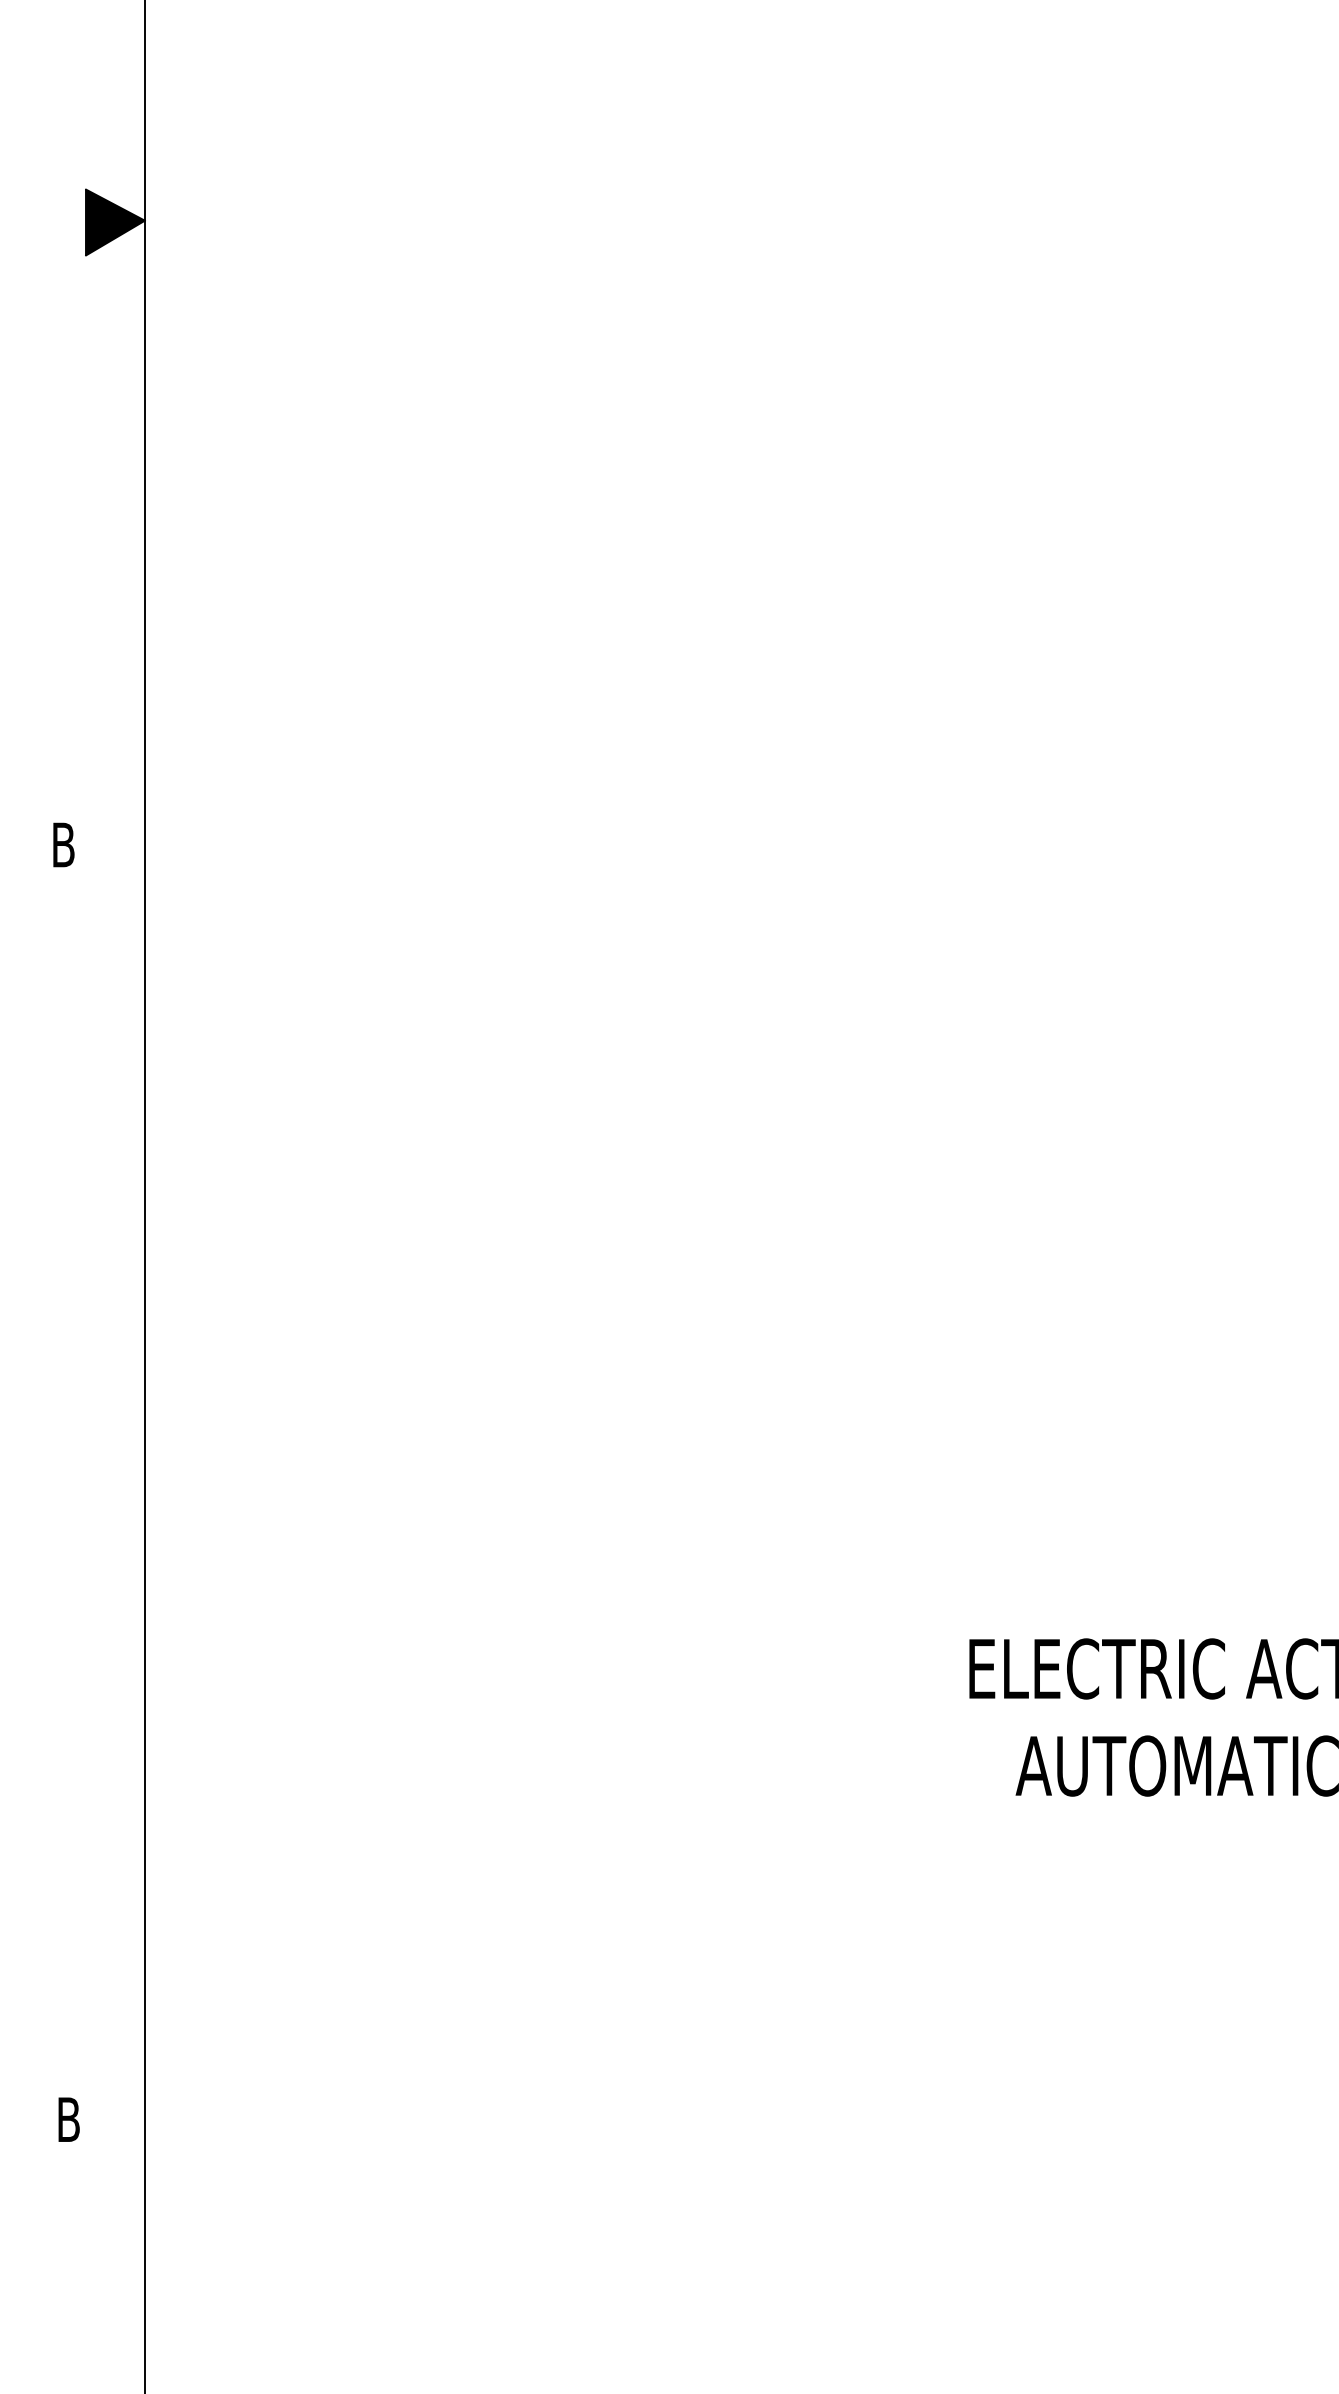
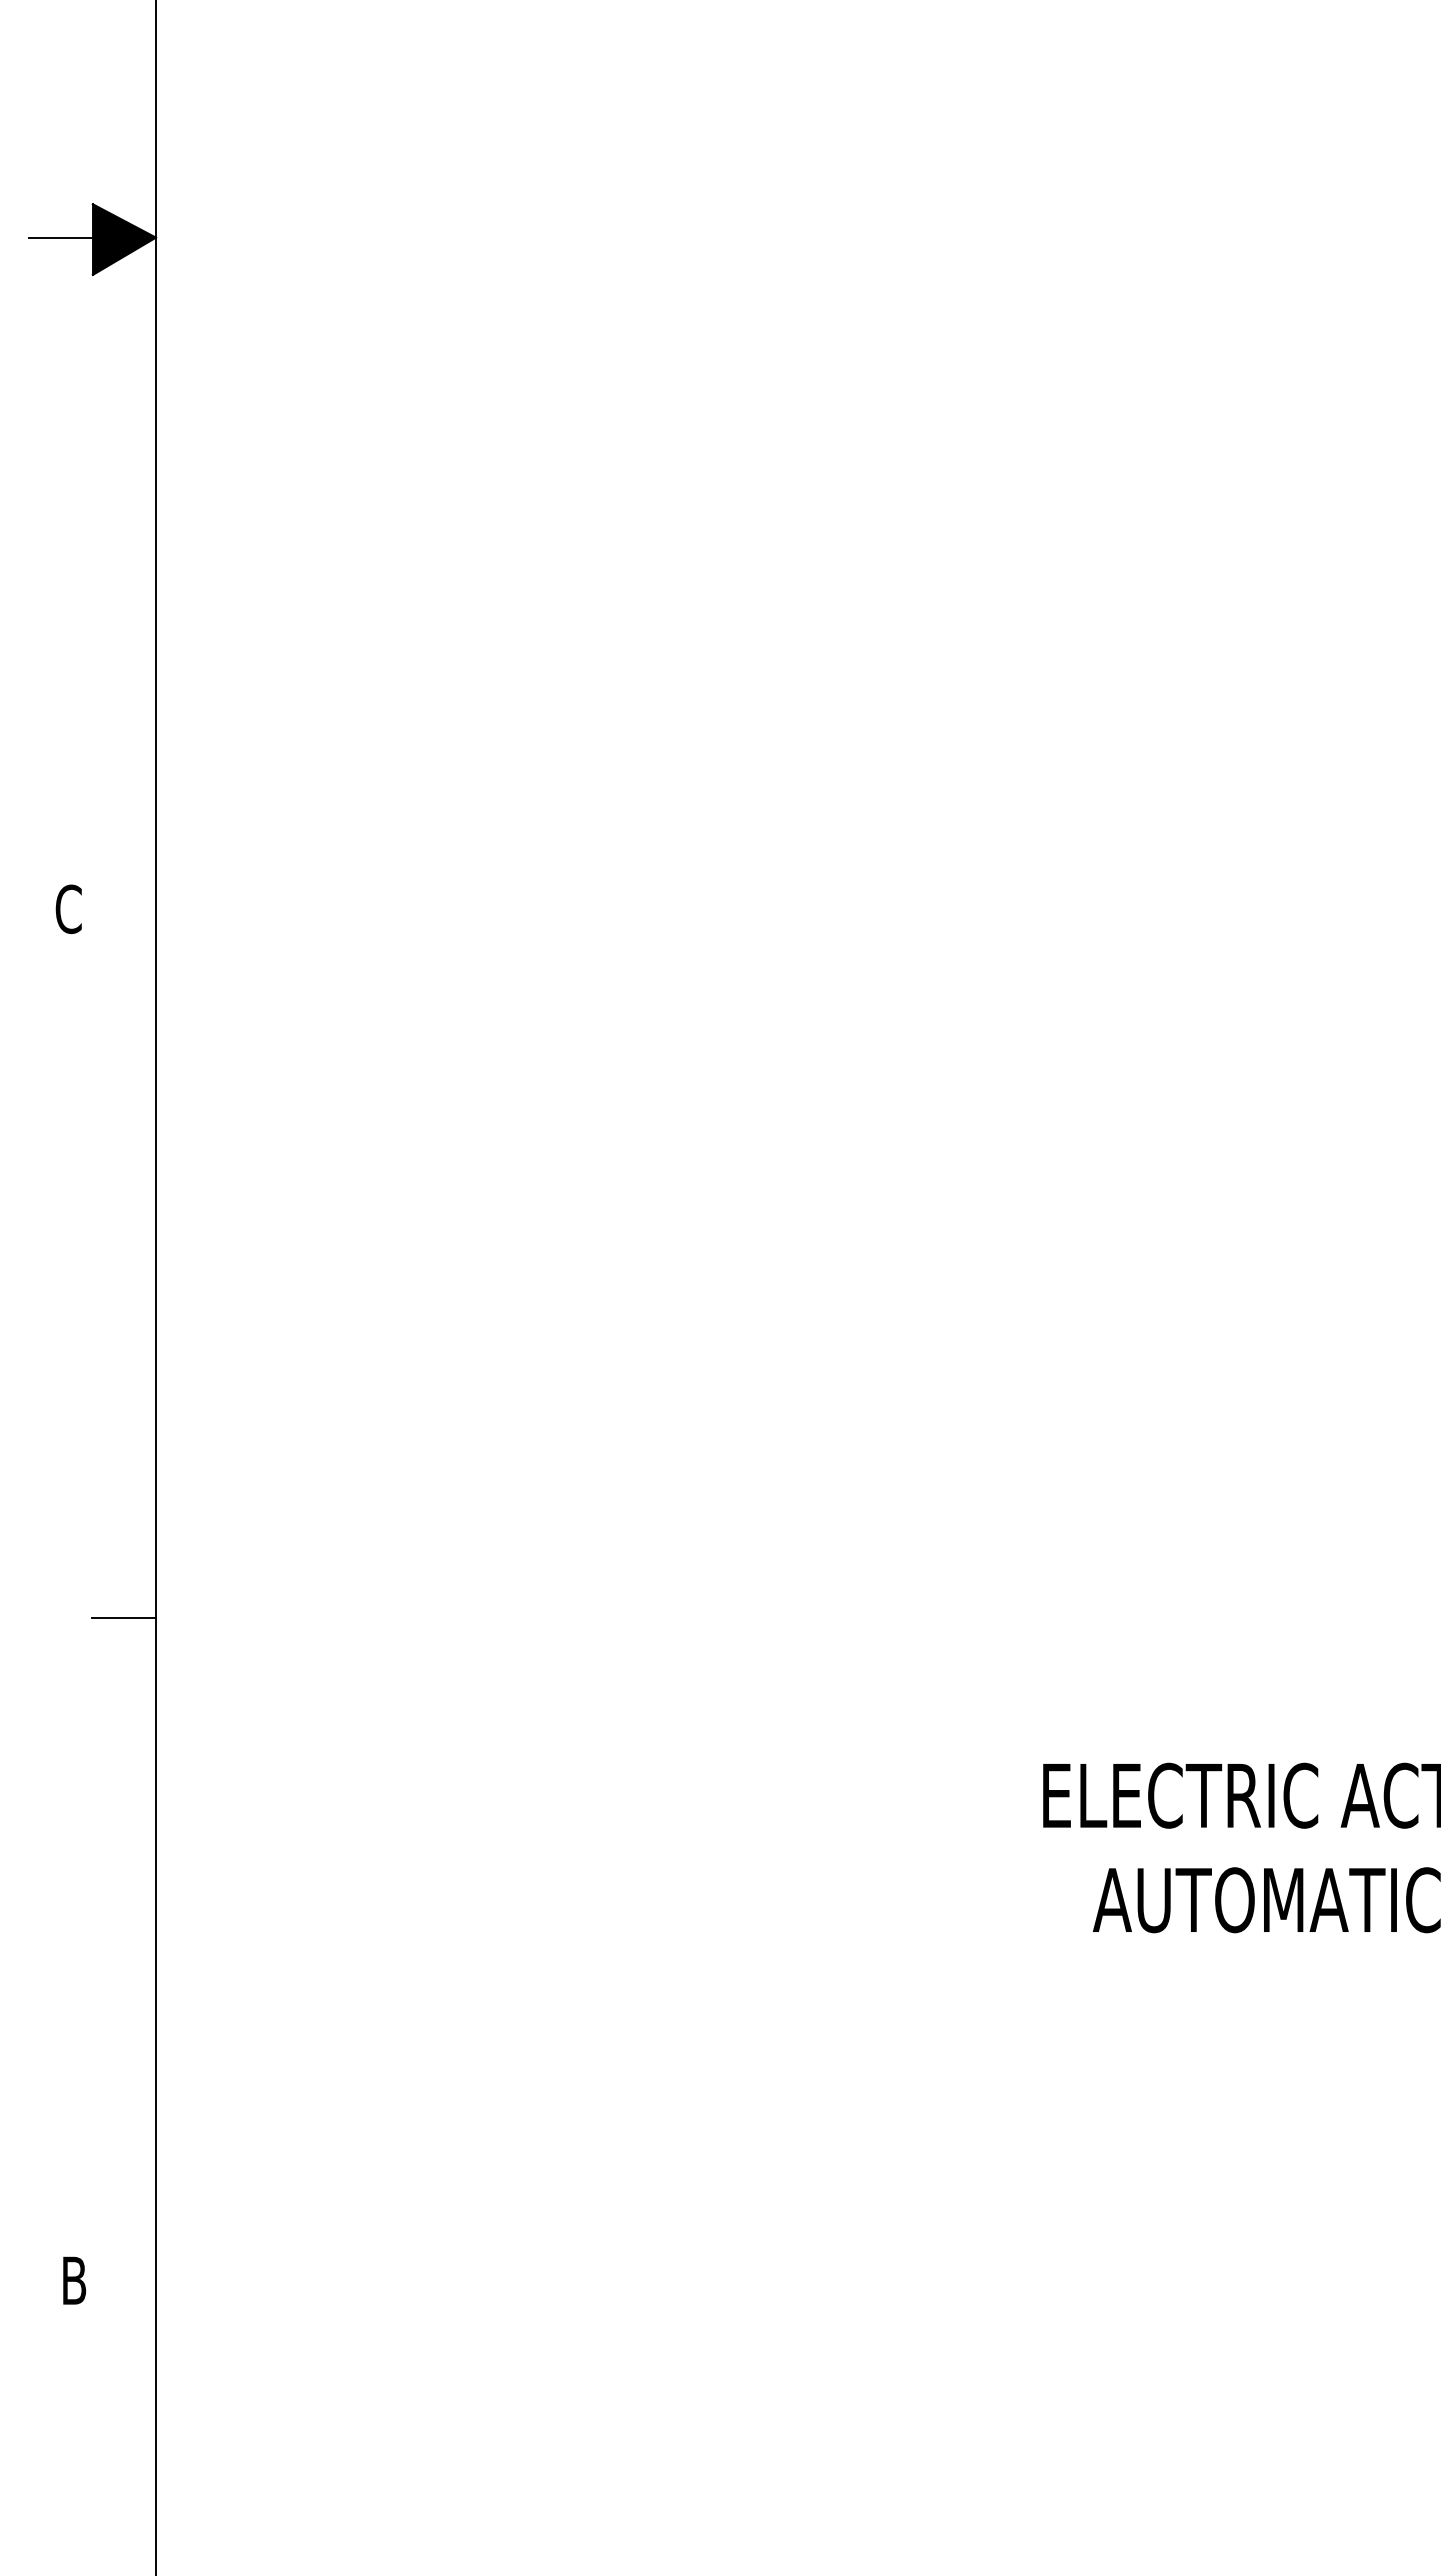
line: (56, 220) -> (60, 237), added
text: (63, 845) -> (68, 909), B -> C
line: (115, 1503) -> (124, 1617), added

